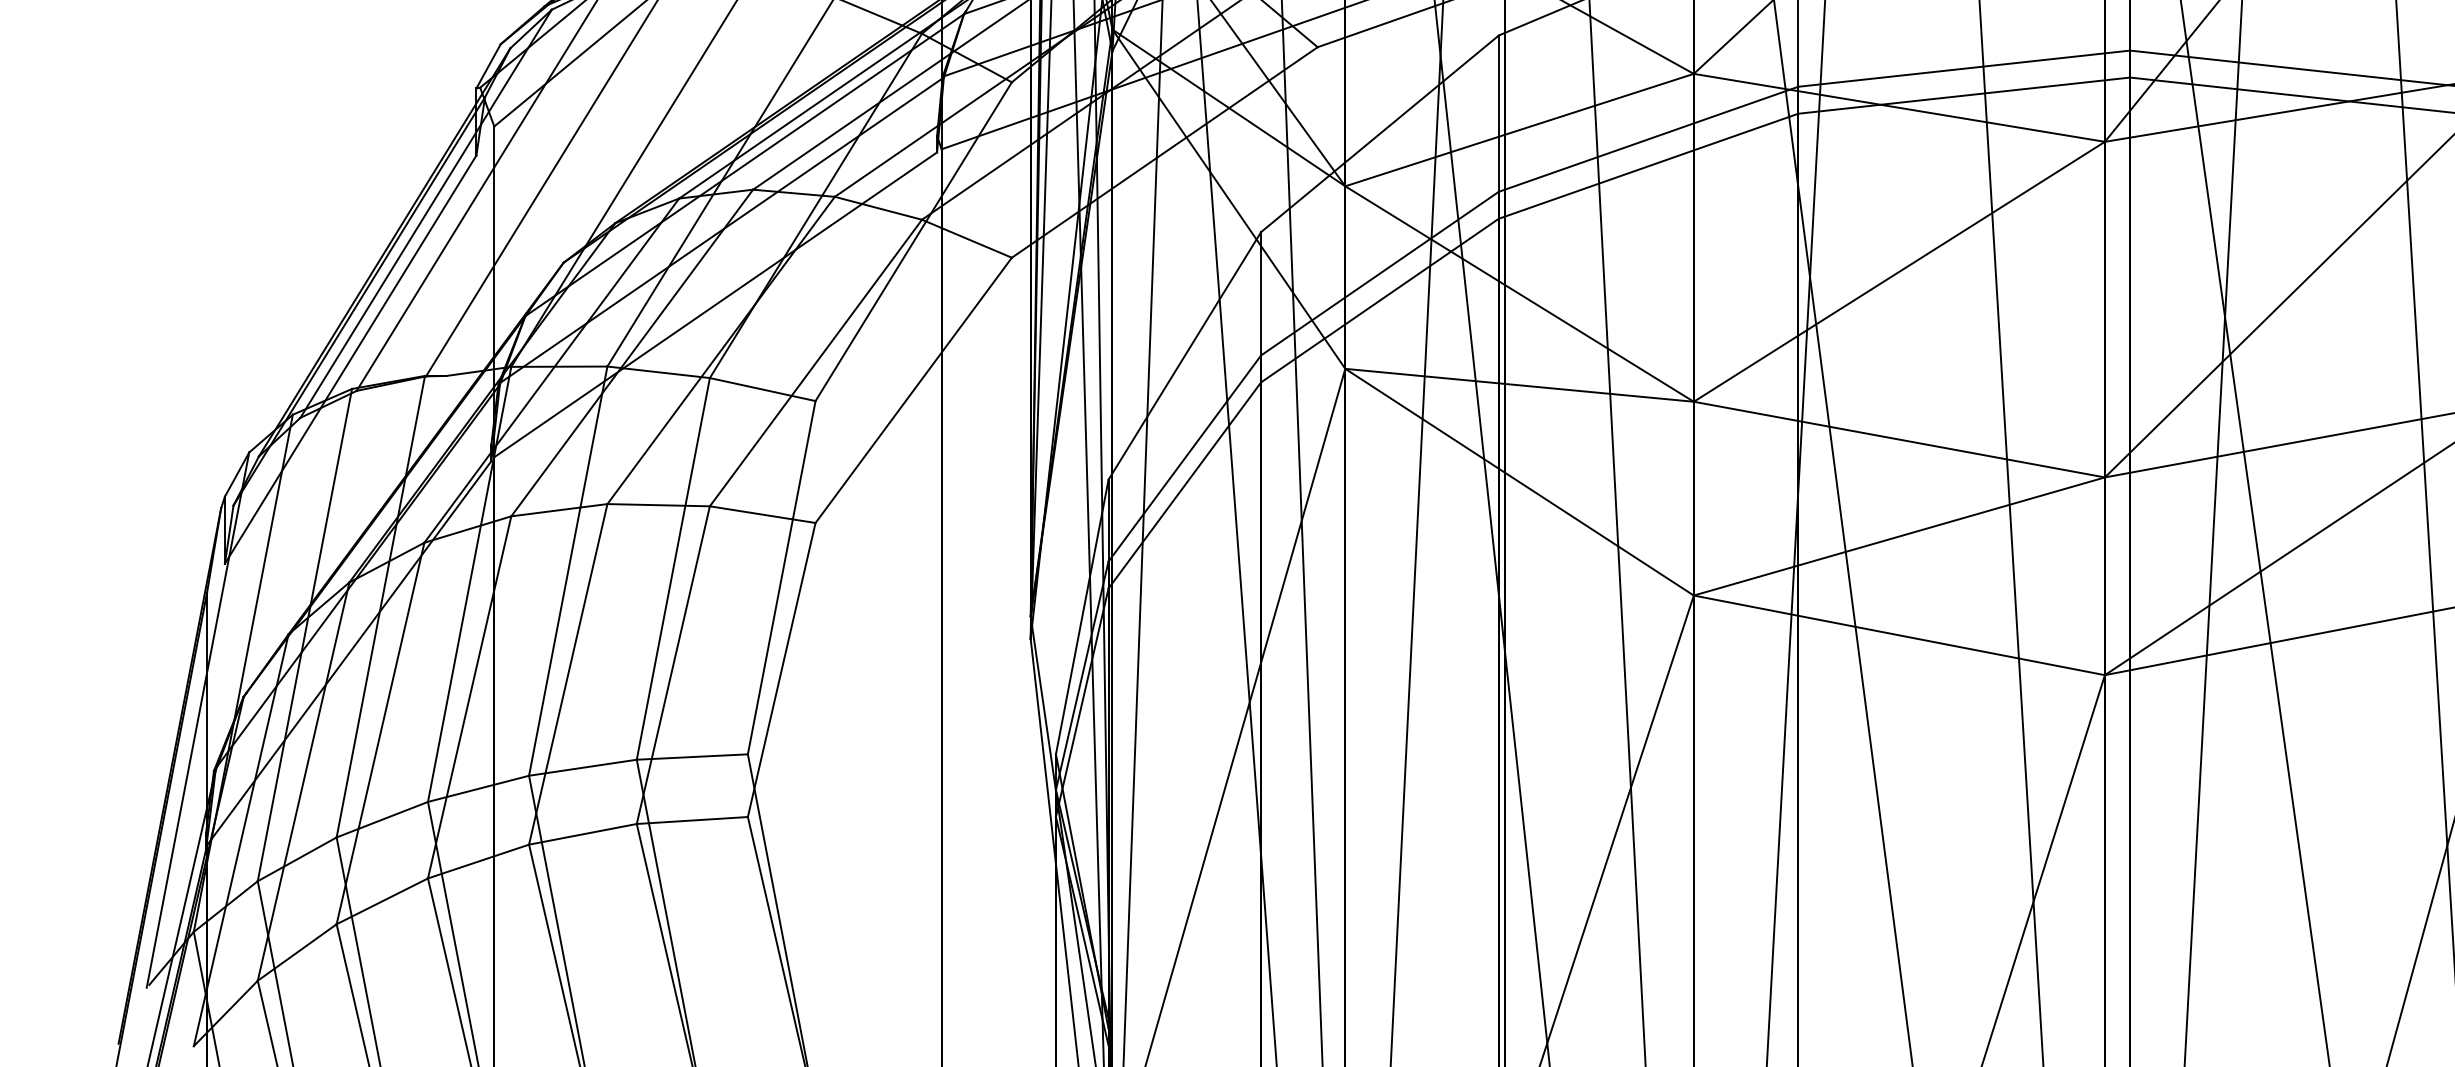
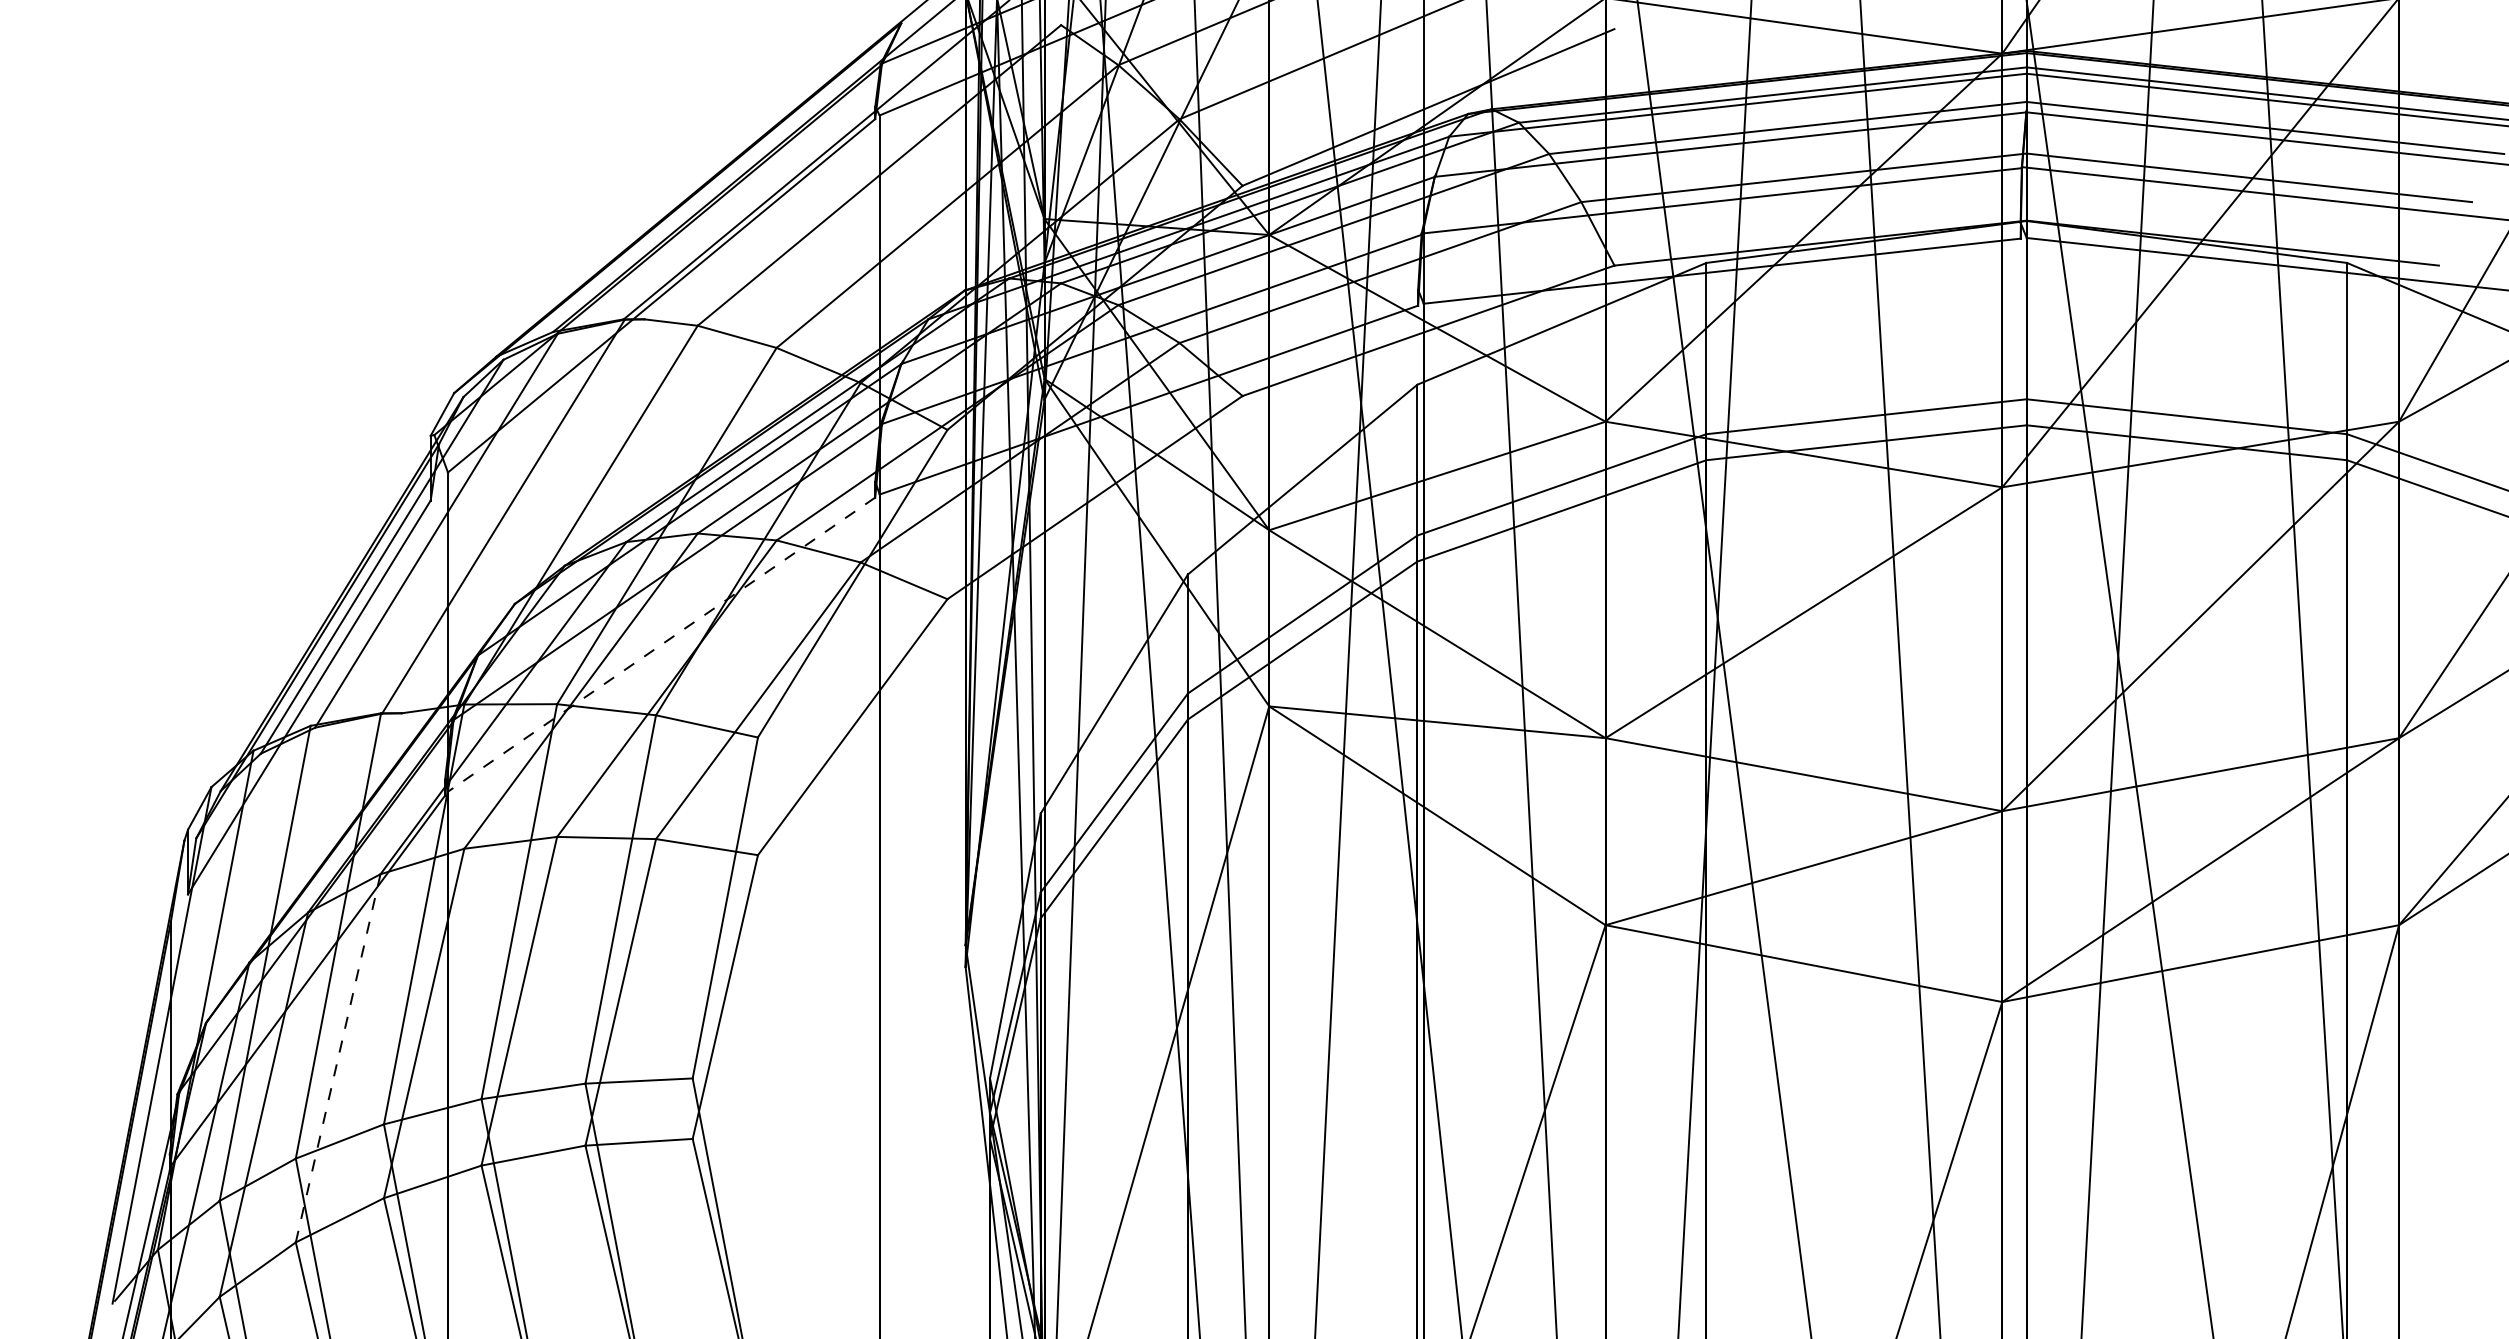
line: (715, 304) -> (661, 644), solid -> dashed
line: (380, 733) -> (338, 1058), solid -> dashed

